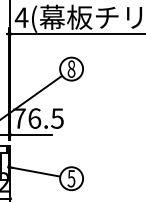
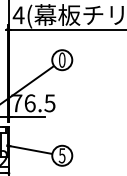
text: (71, 69) -> (62, 60), 8 -> 0

